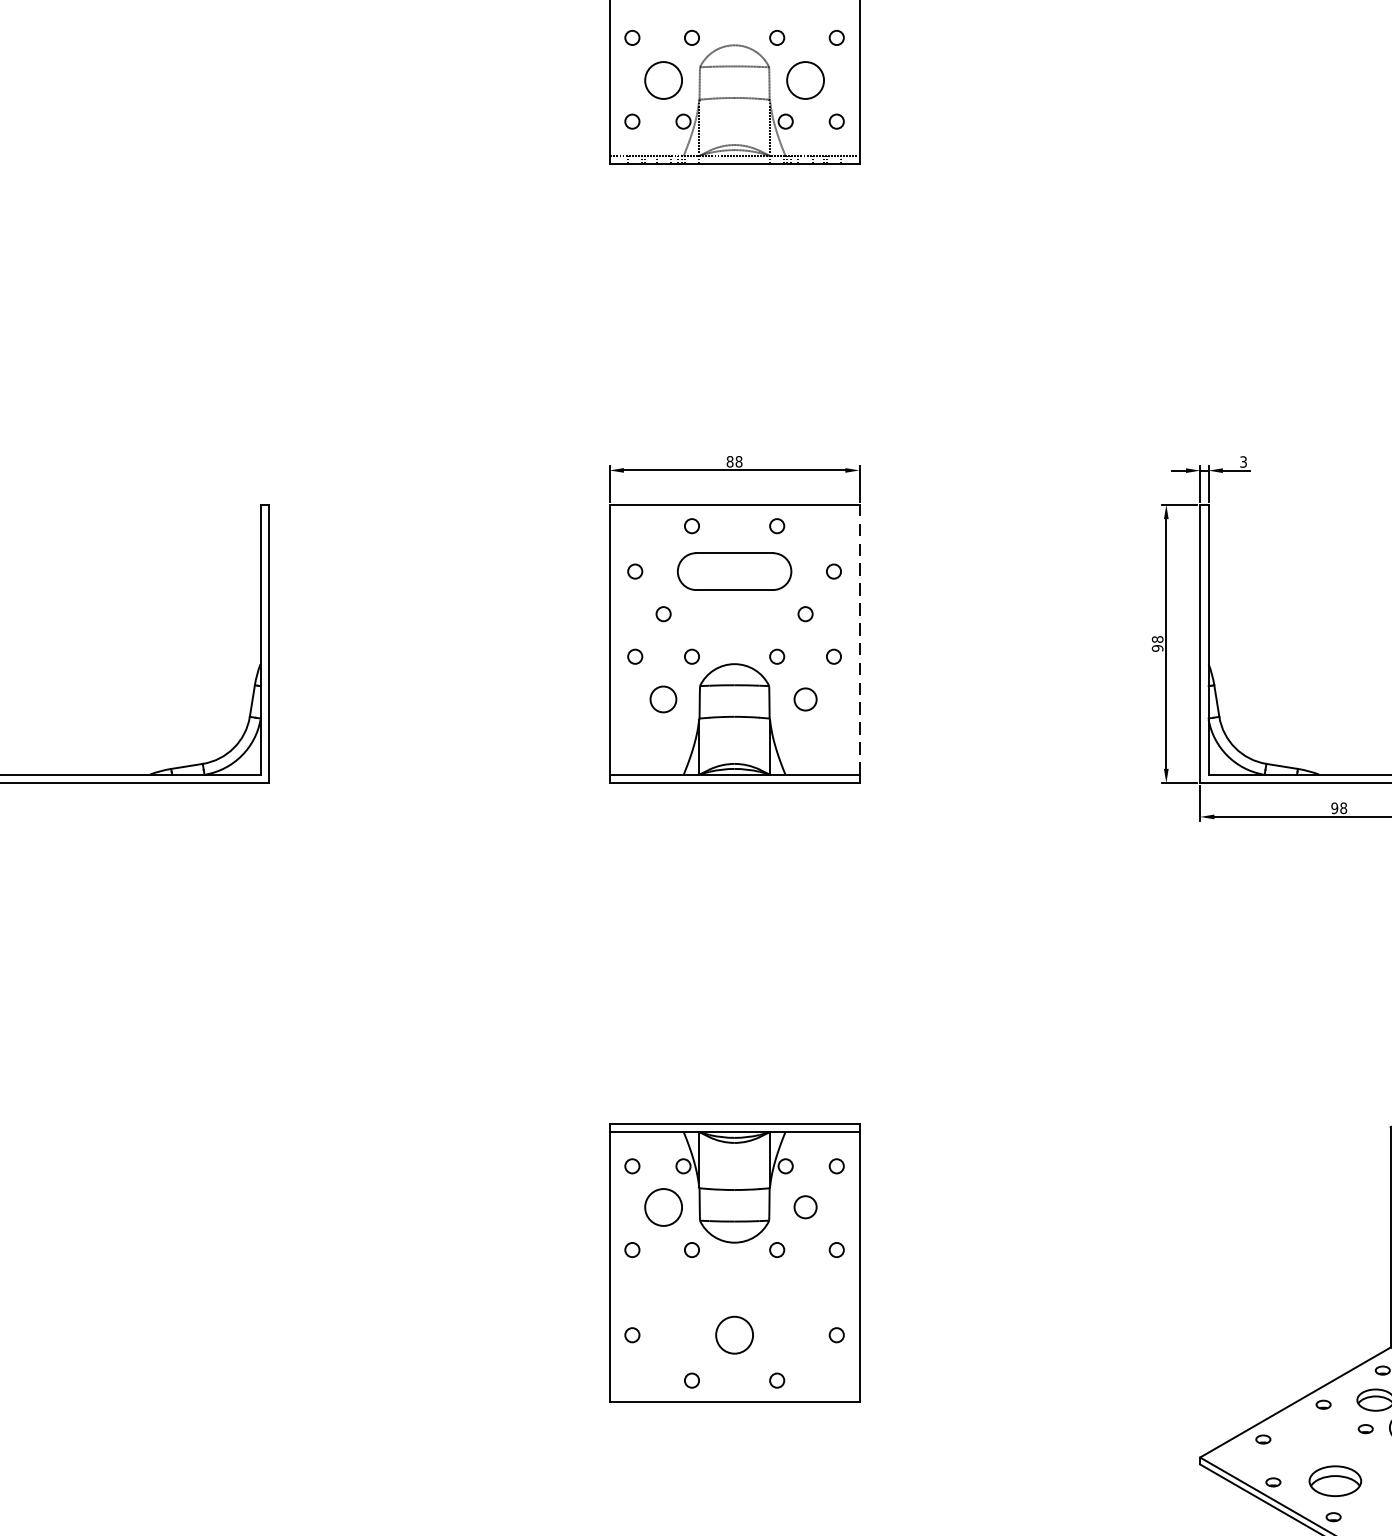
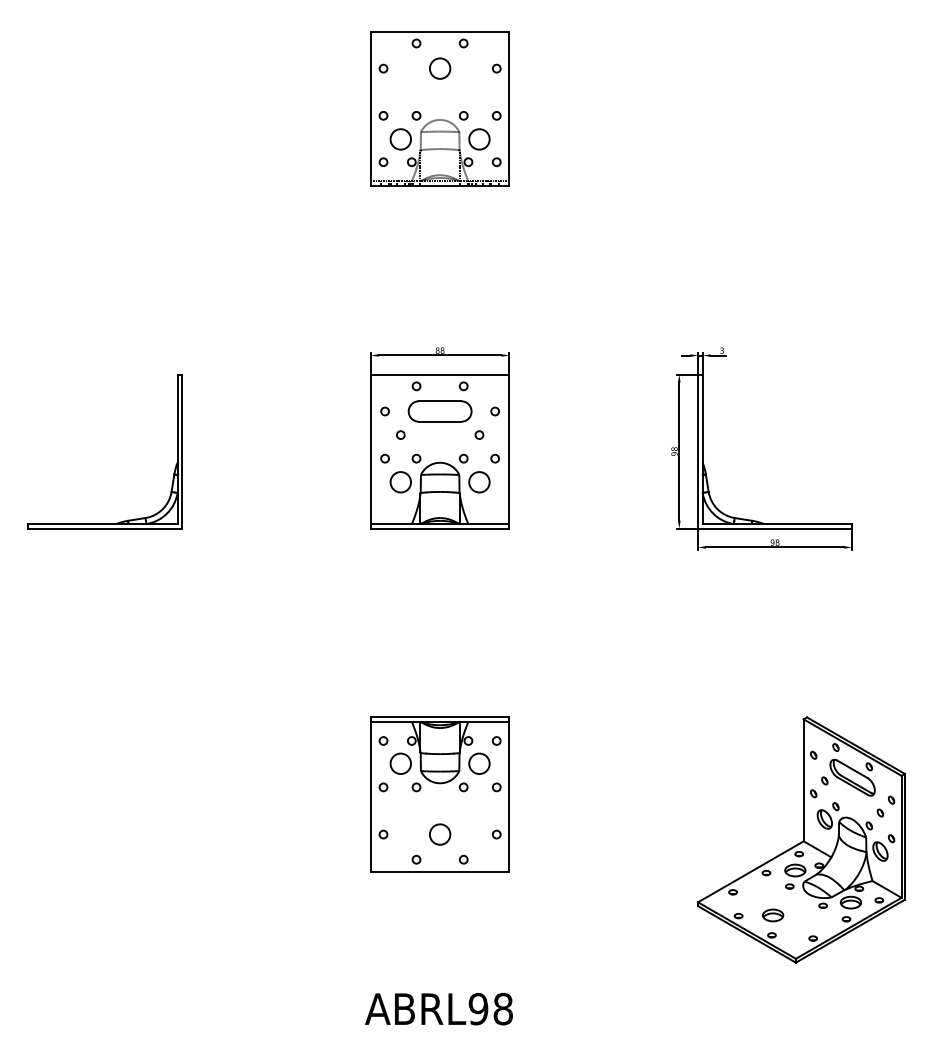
line: (859, 640) -> (509, 449), dashed -> solid
circle: (663, 699) -> (400, 482), size x1.43
circle: (805, 699) -> (479, 482), size x1.67
circle: (805, 1206) -> (479, 763), size x1.67
part: (1336, 1481) -> (773, 915), size x0.71

